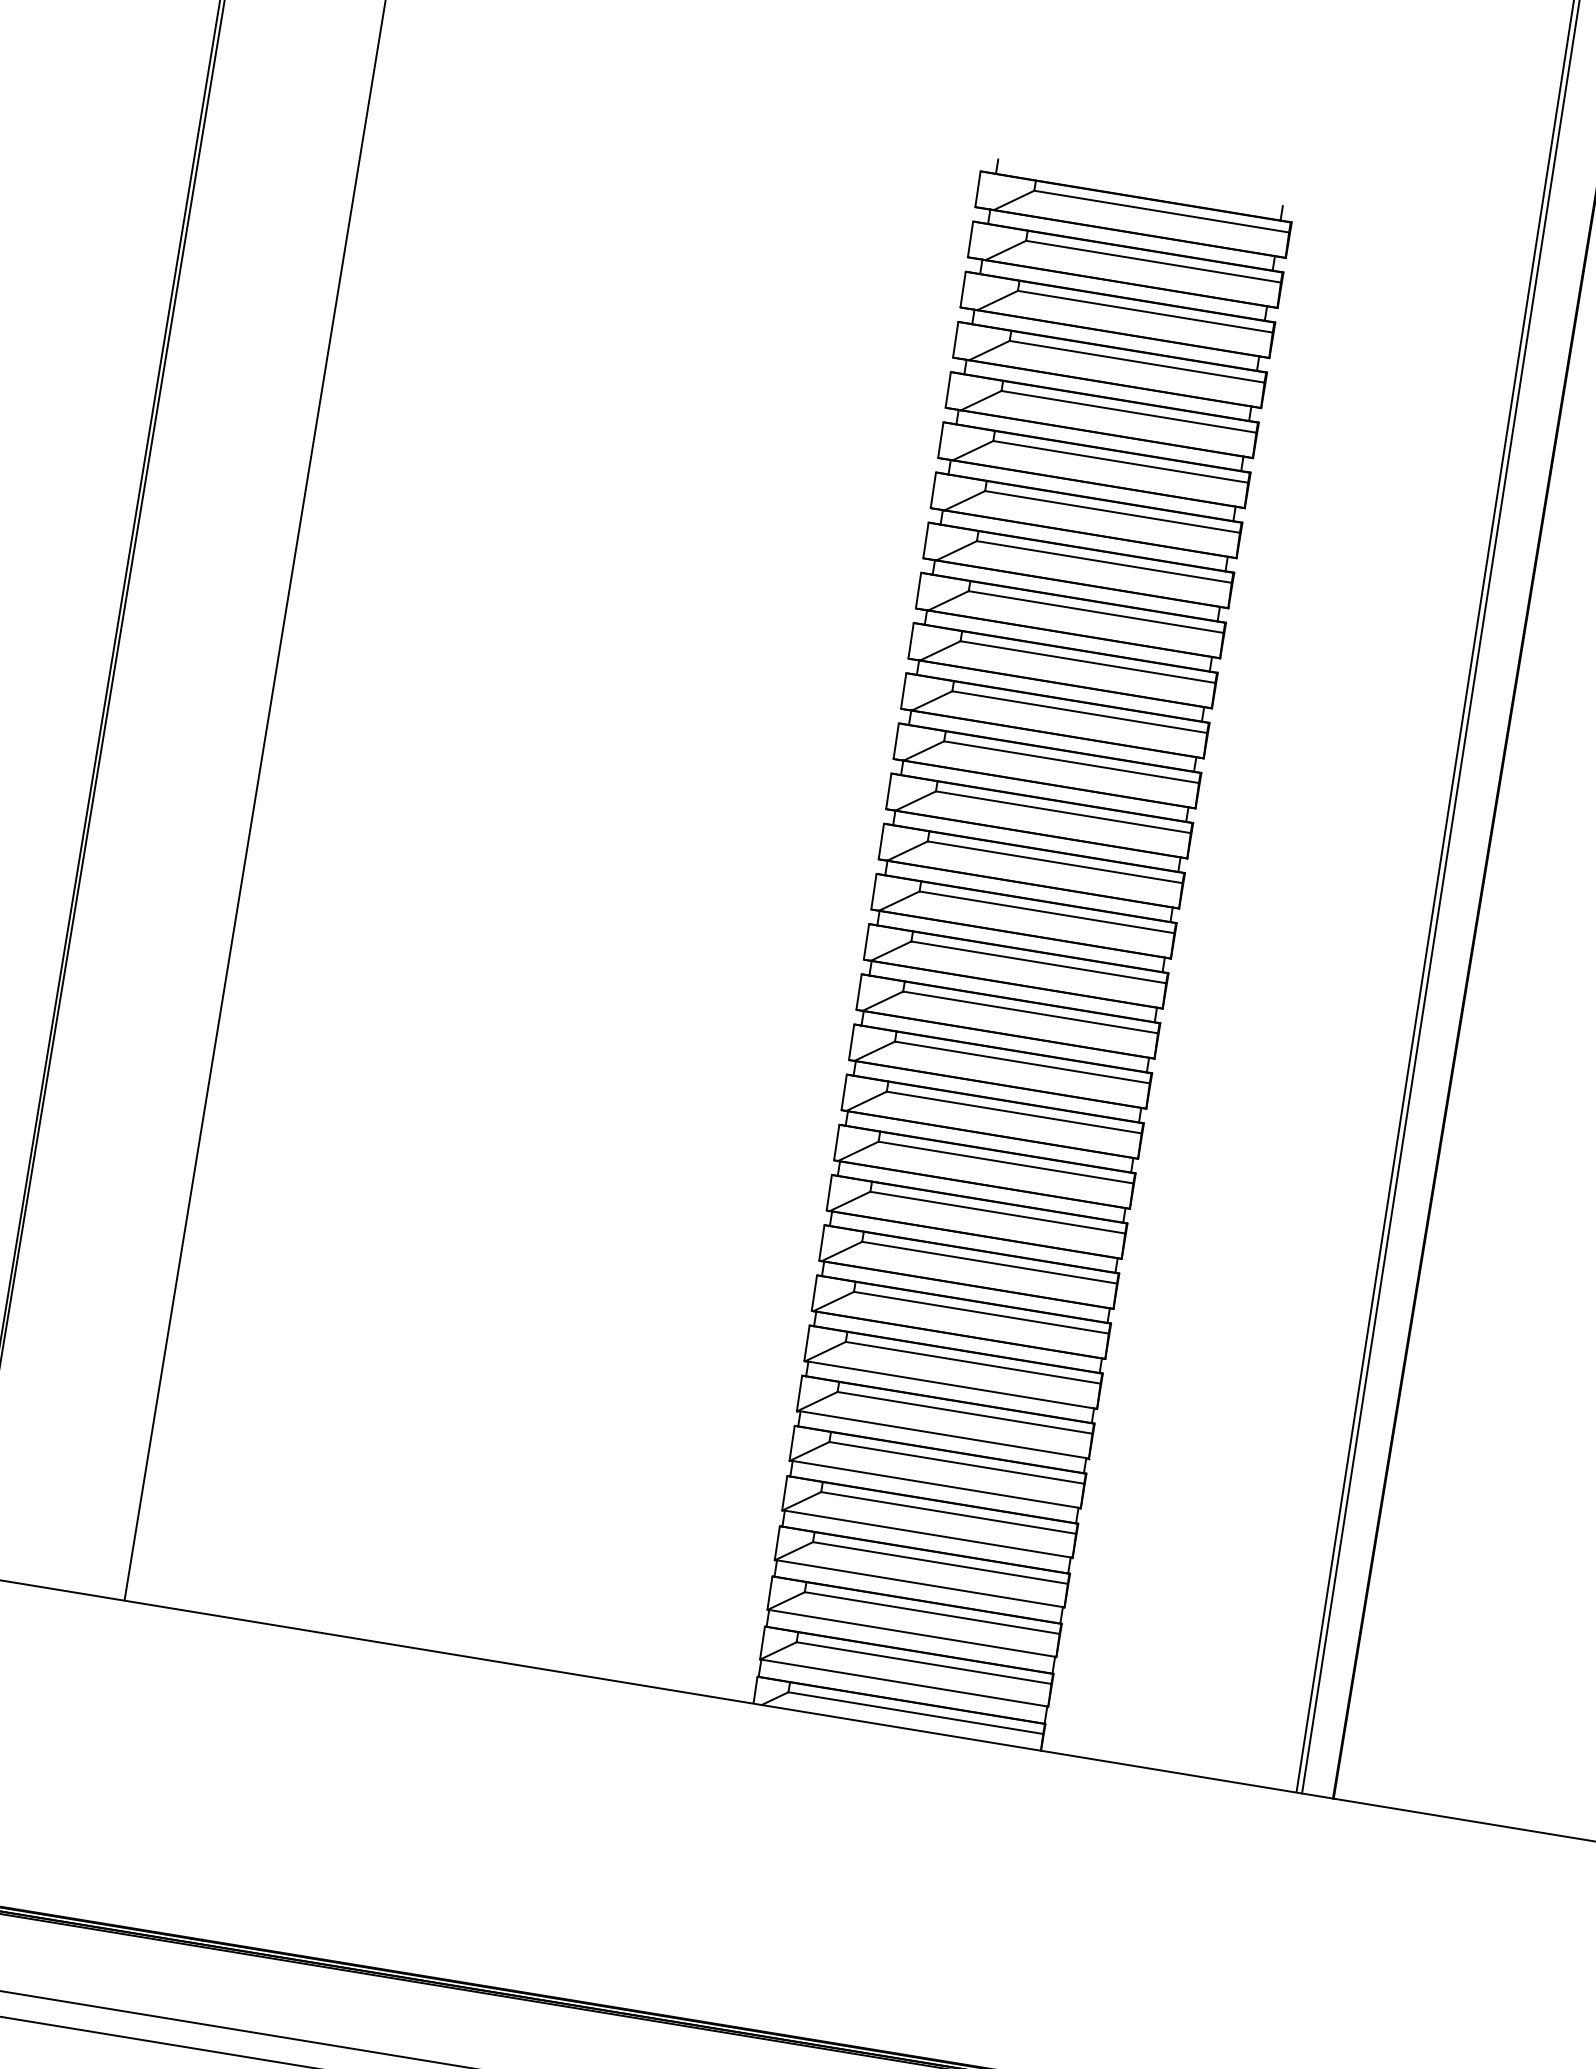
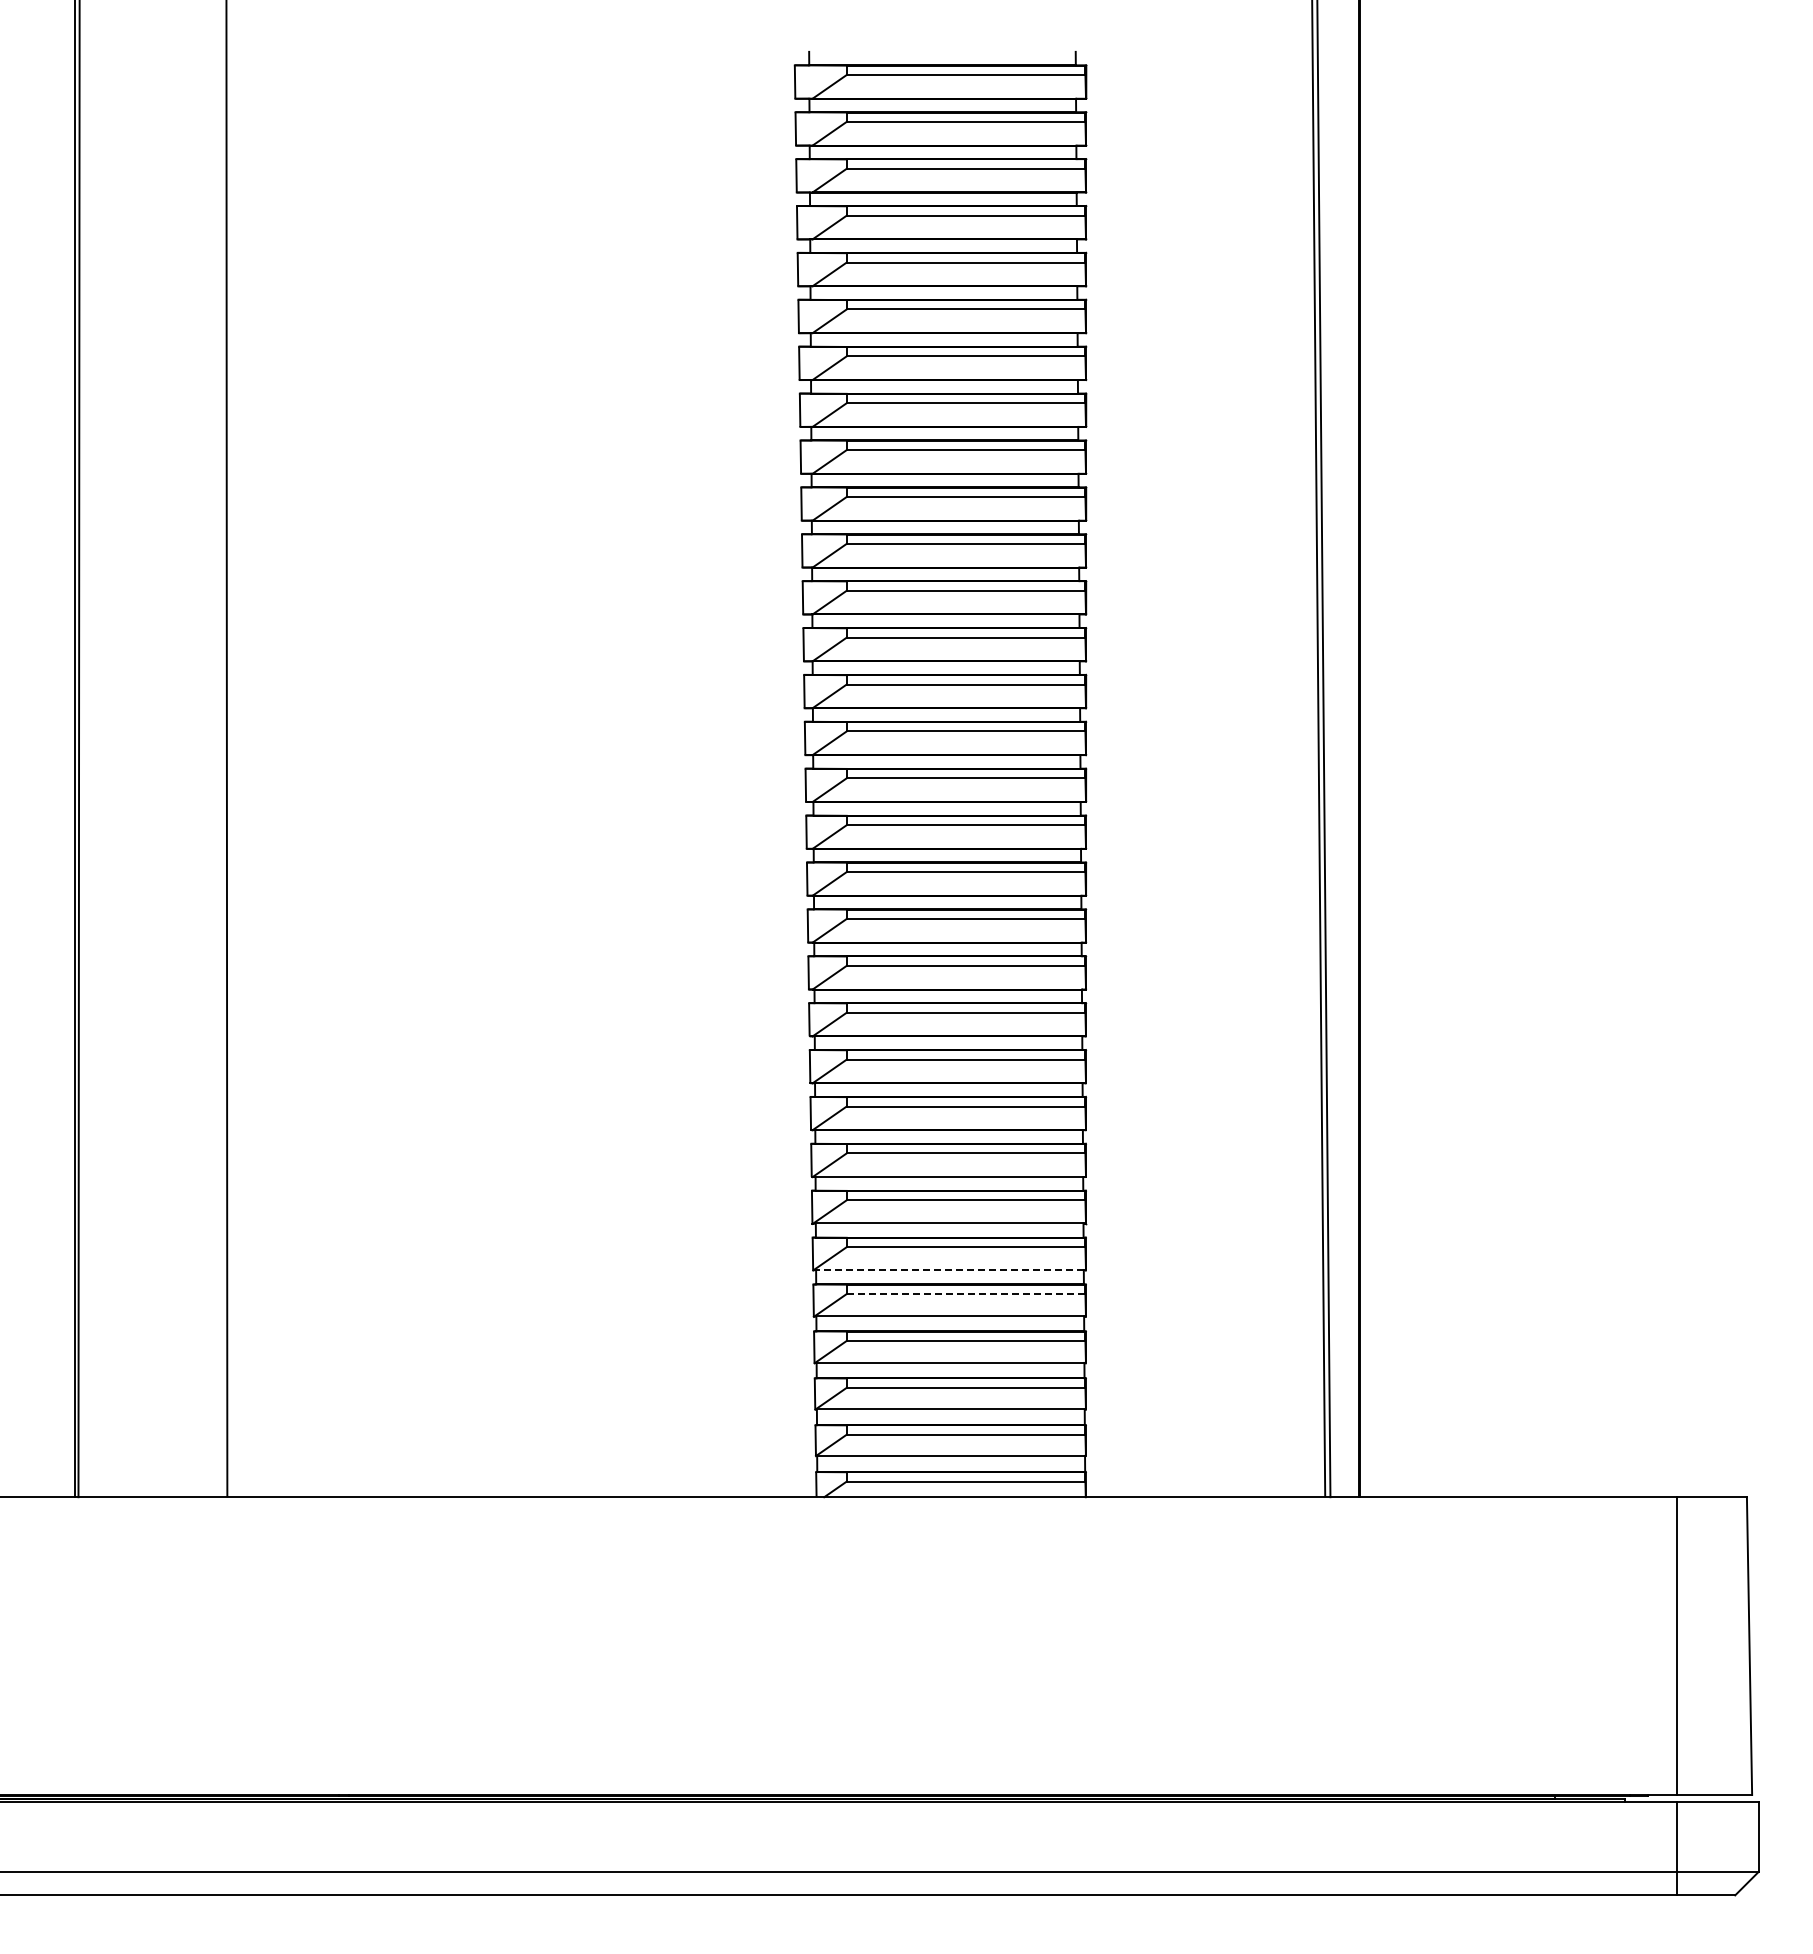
line: (935, 1483) -> (949, 1269), solid -> dashed
line: (949, 1513) -> (966, 1294), solid -> dashed

